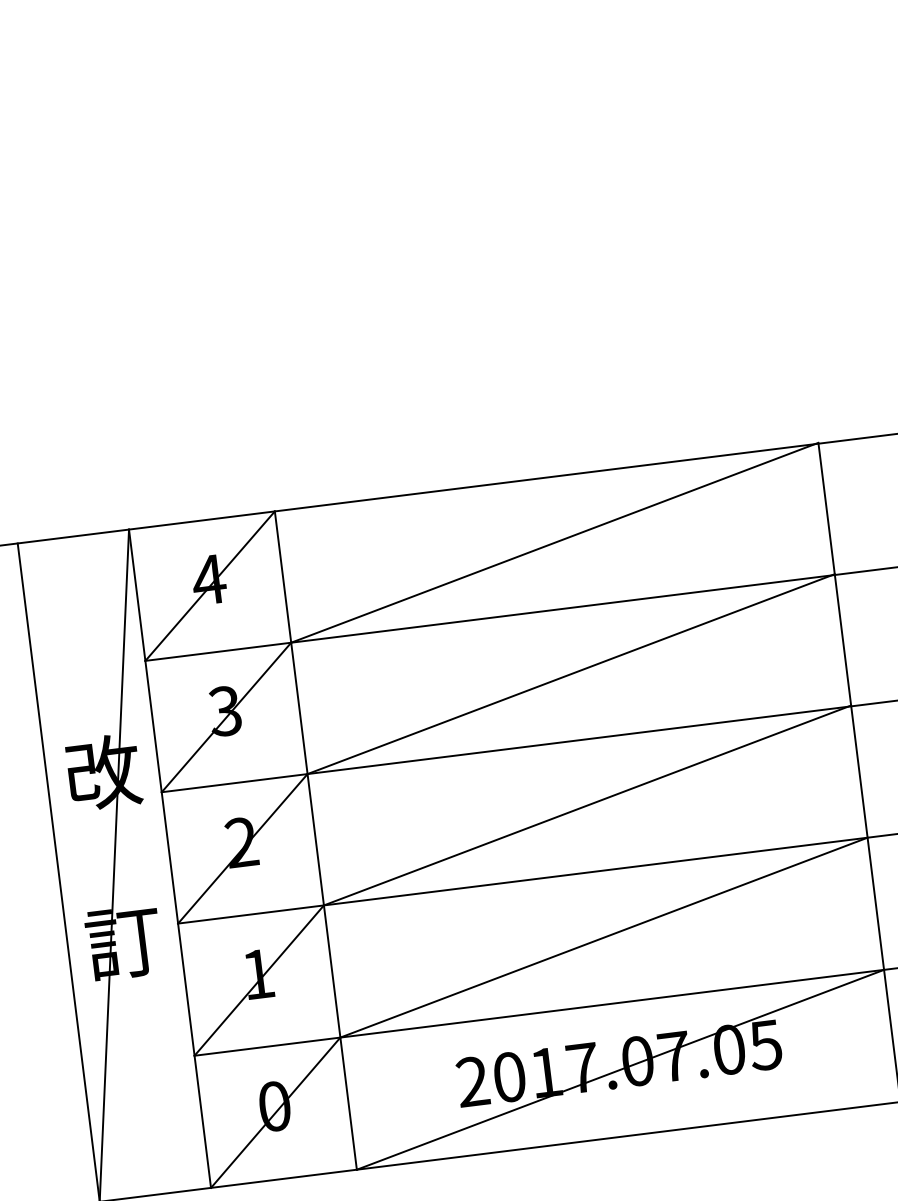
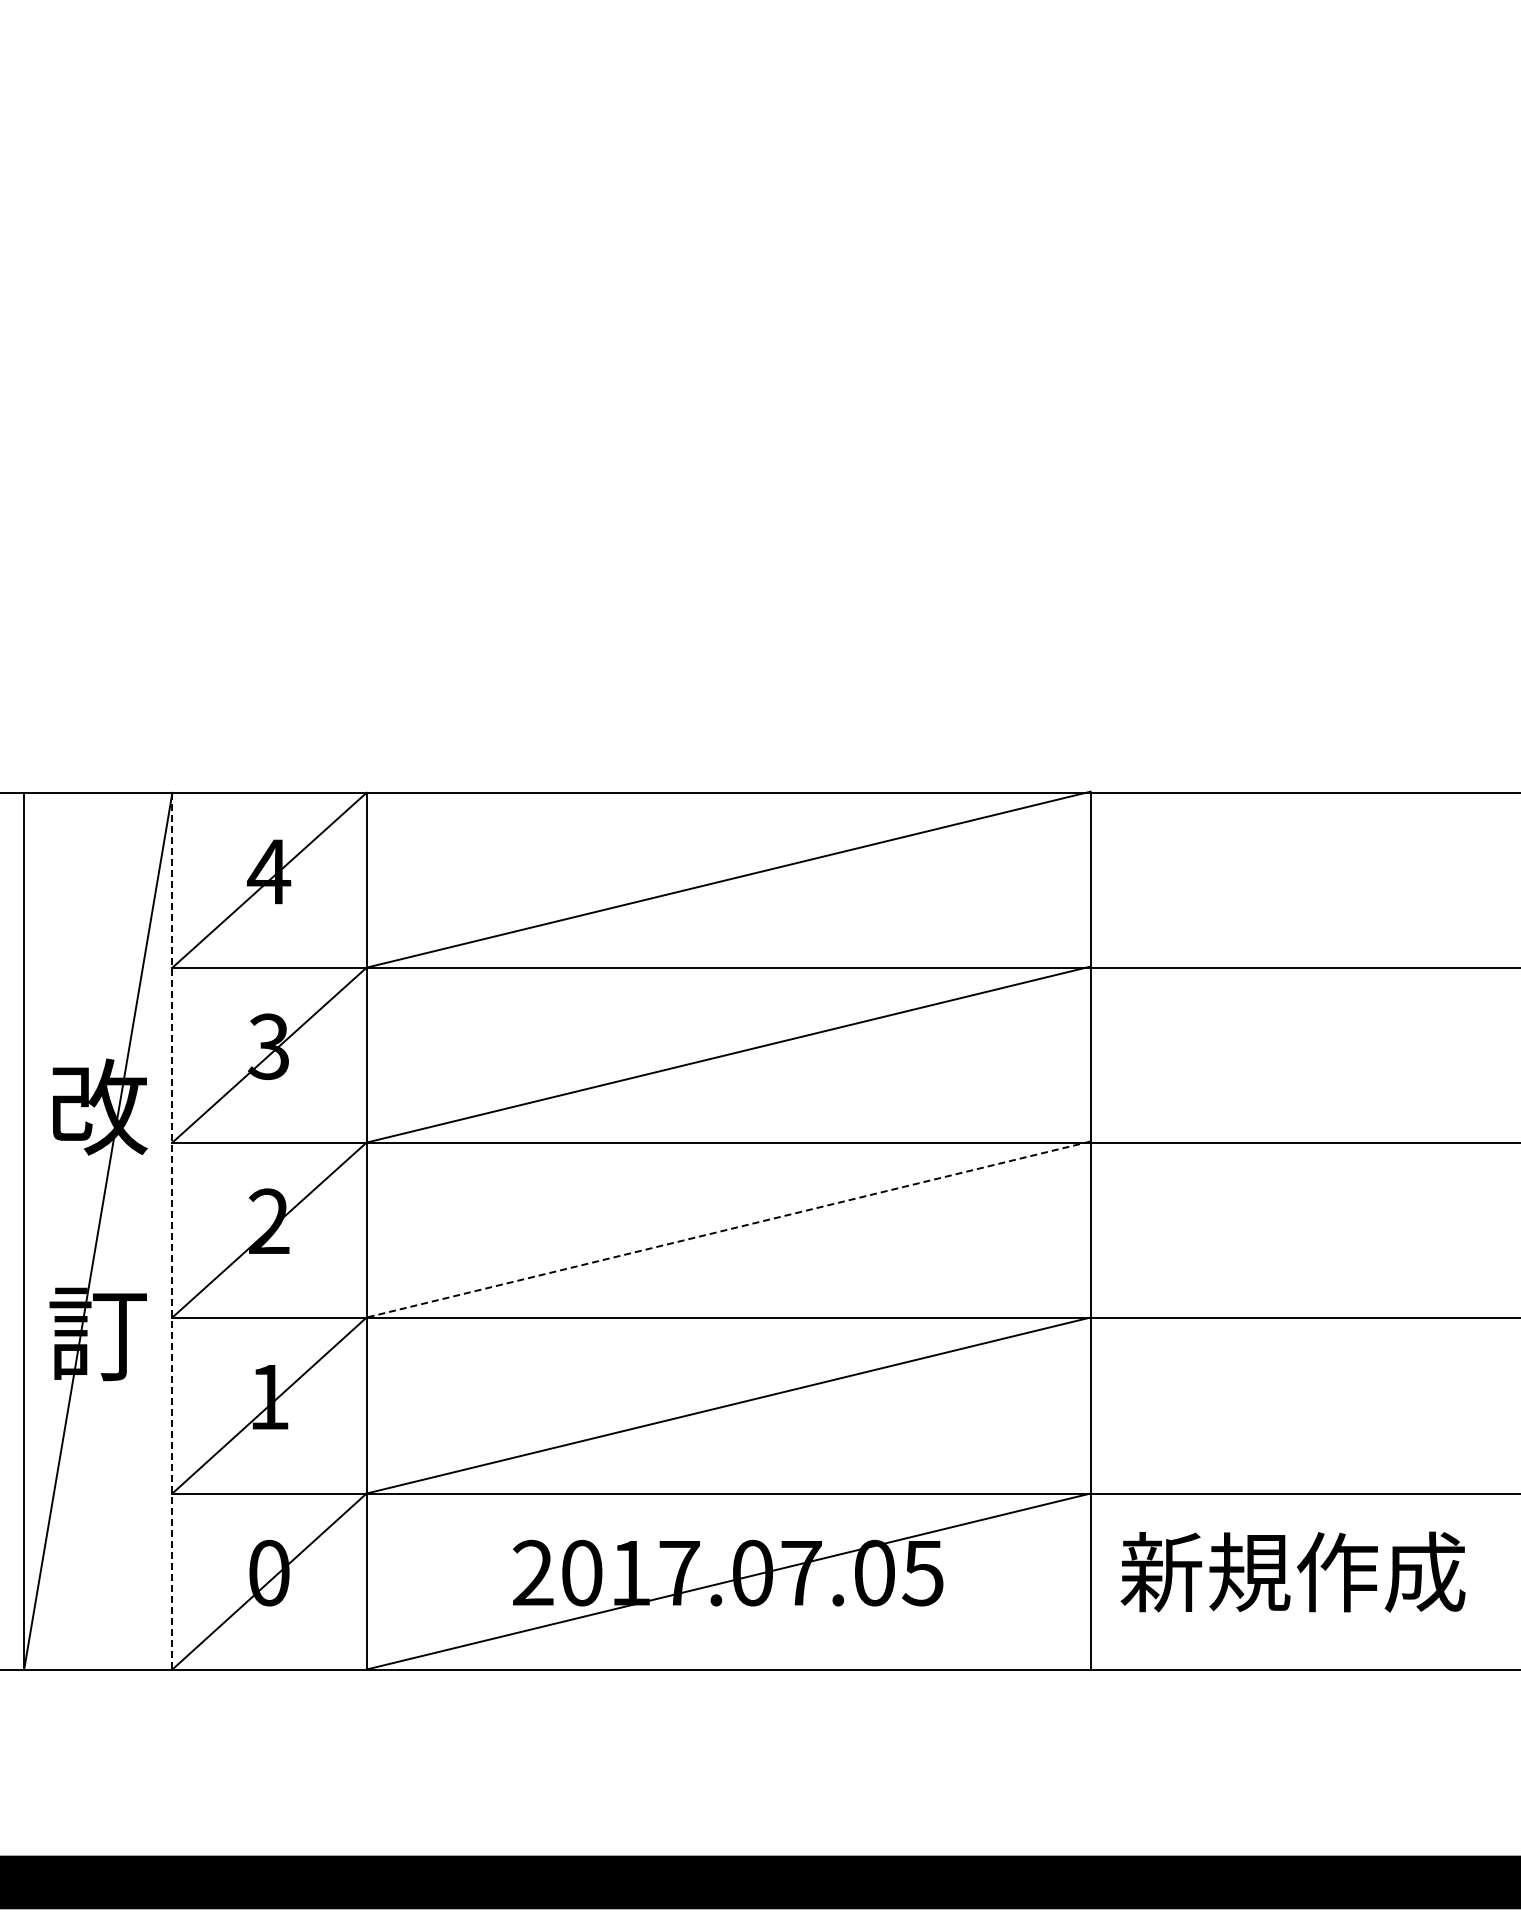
line: (587, 805) -> (728, 1229), solid -> dashed
line: (170, 858) -> (172, 1231), solid -> dashed

